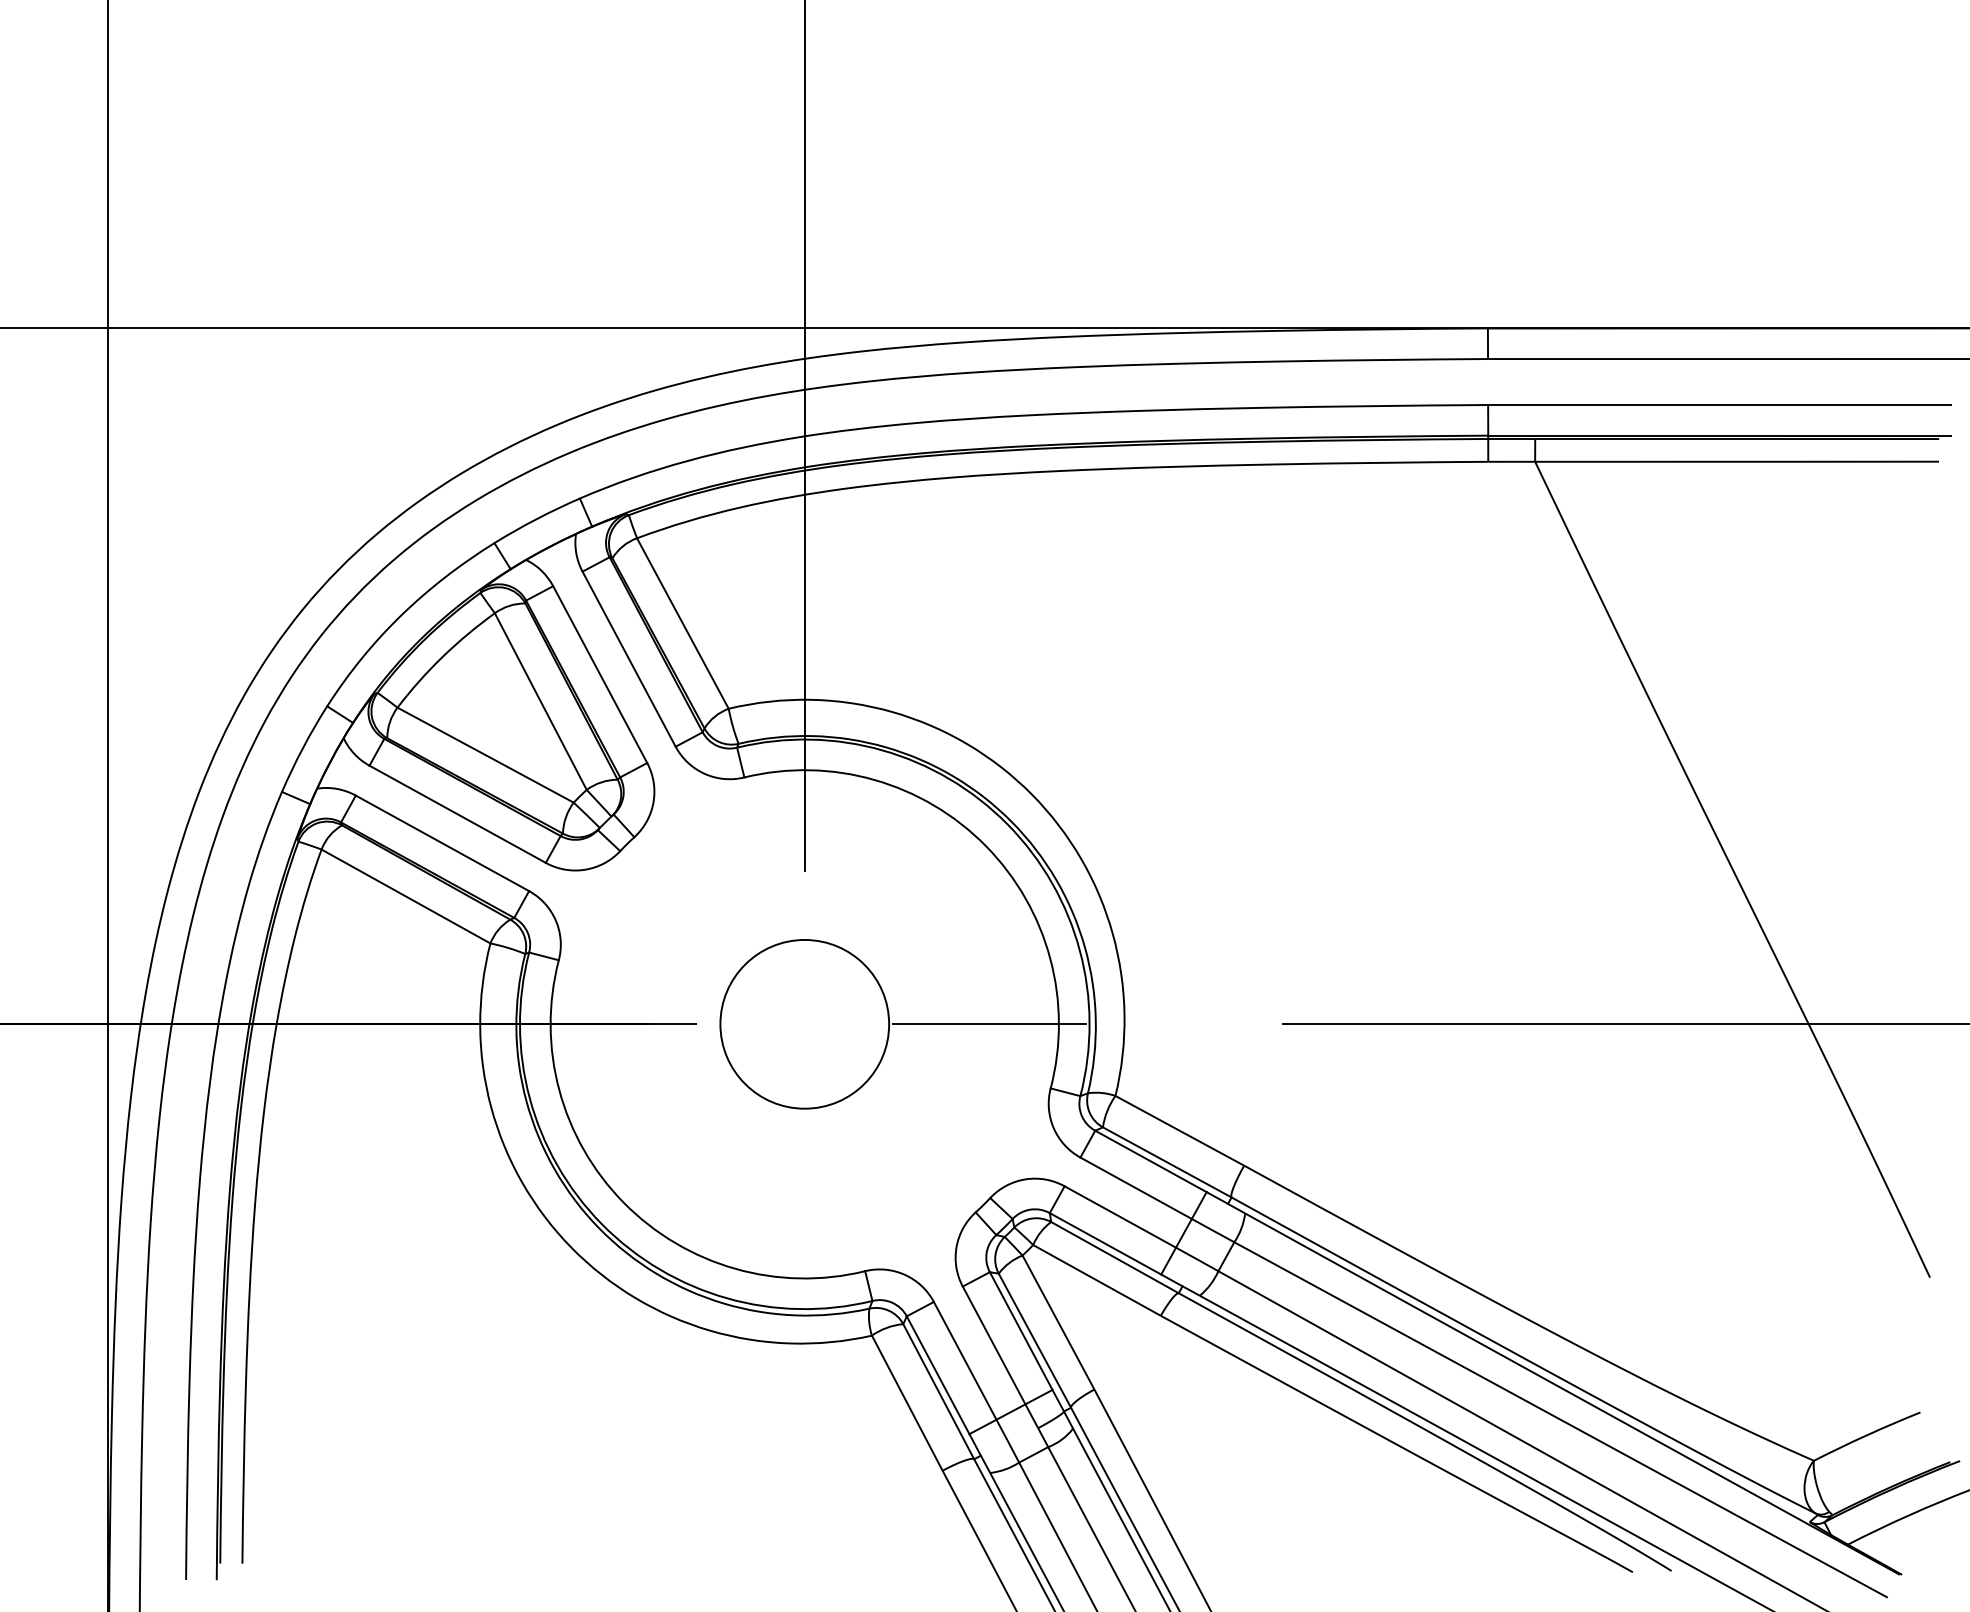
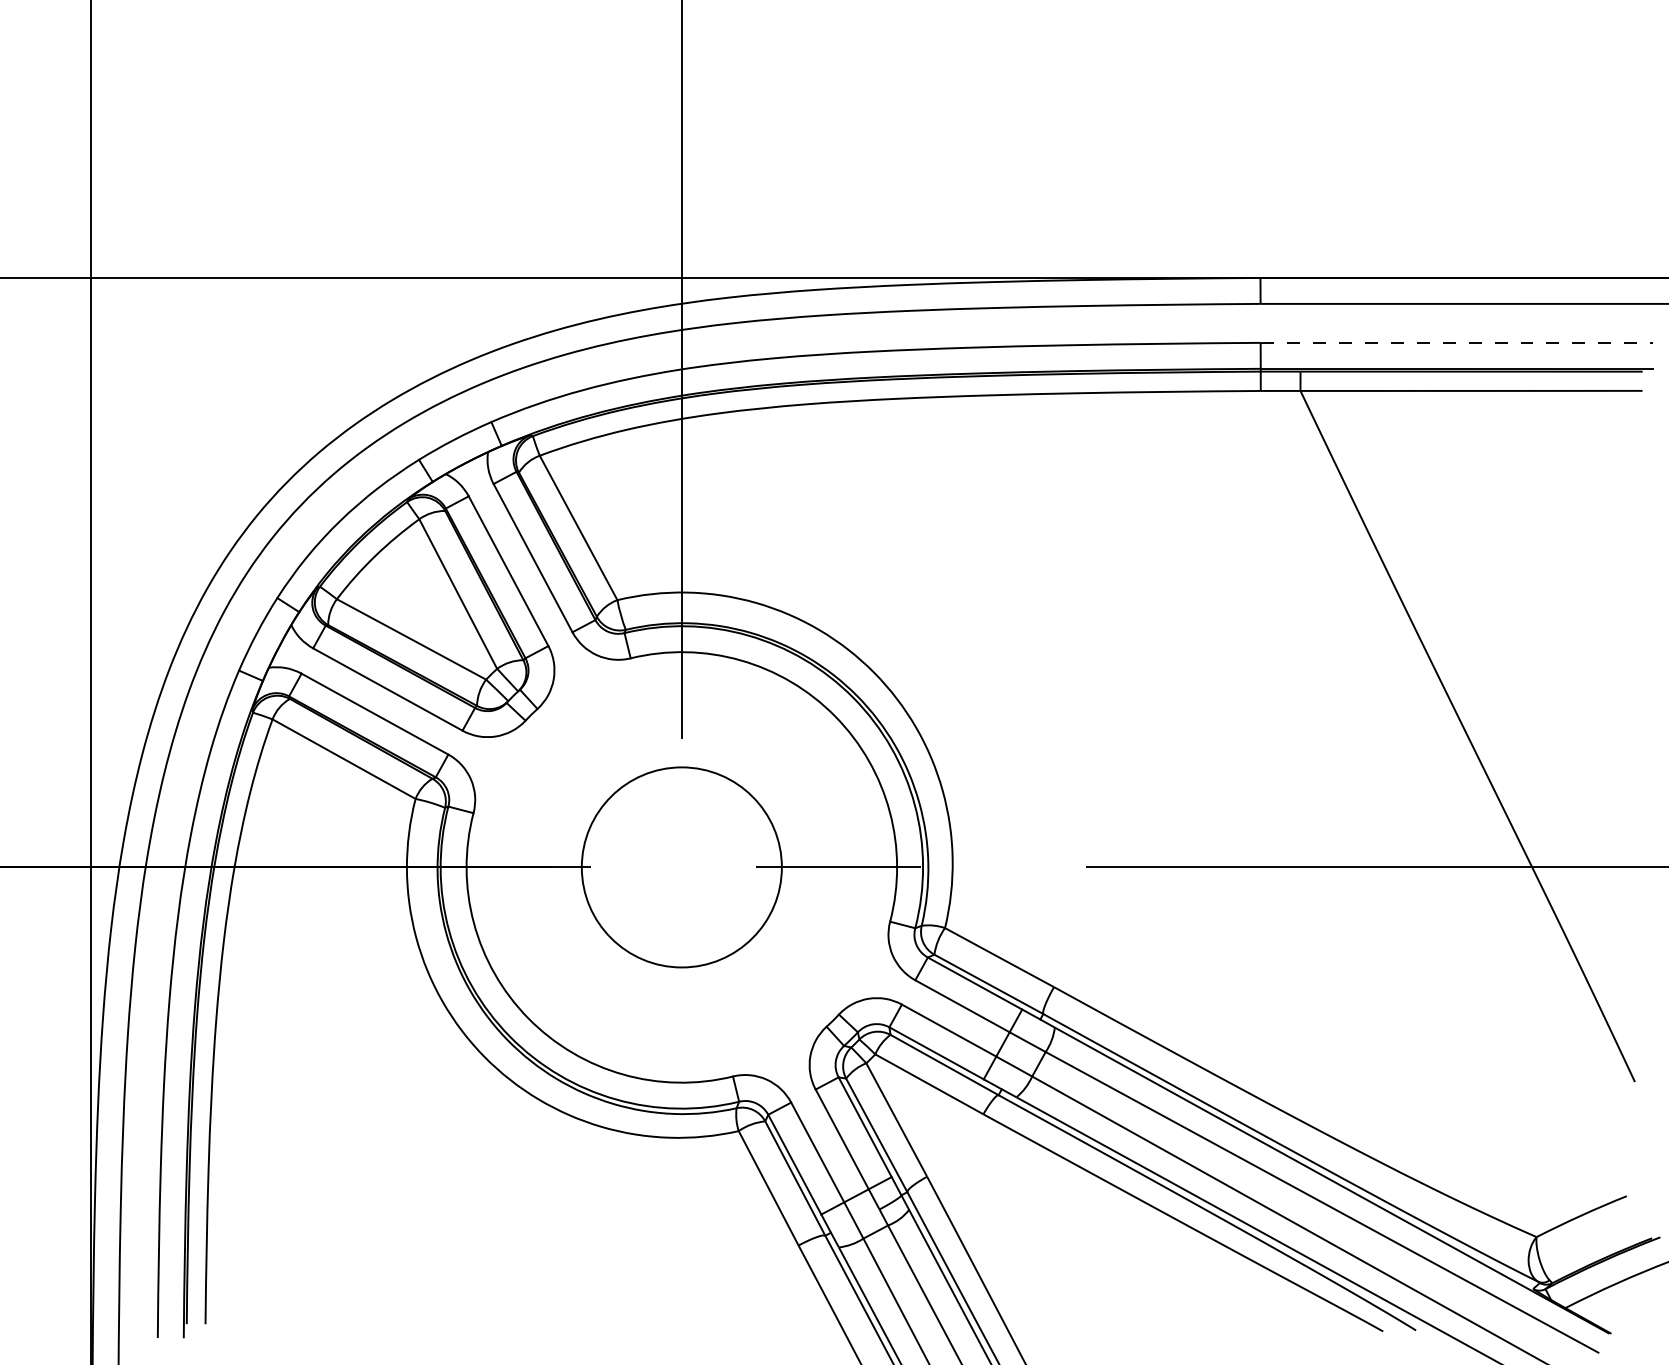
line: (1720, 405) -> (1457, 343), solid -> dashed
circle: (804, 1023) -> (681, 866), size x1.4

